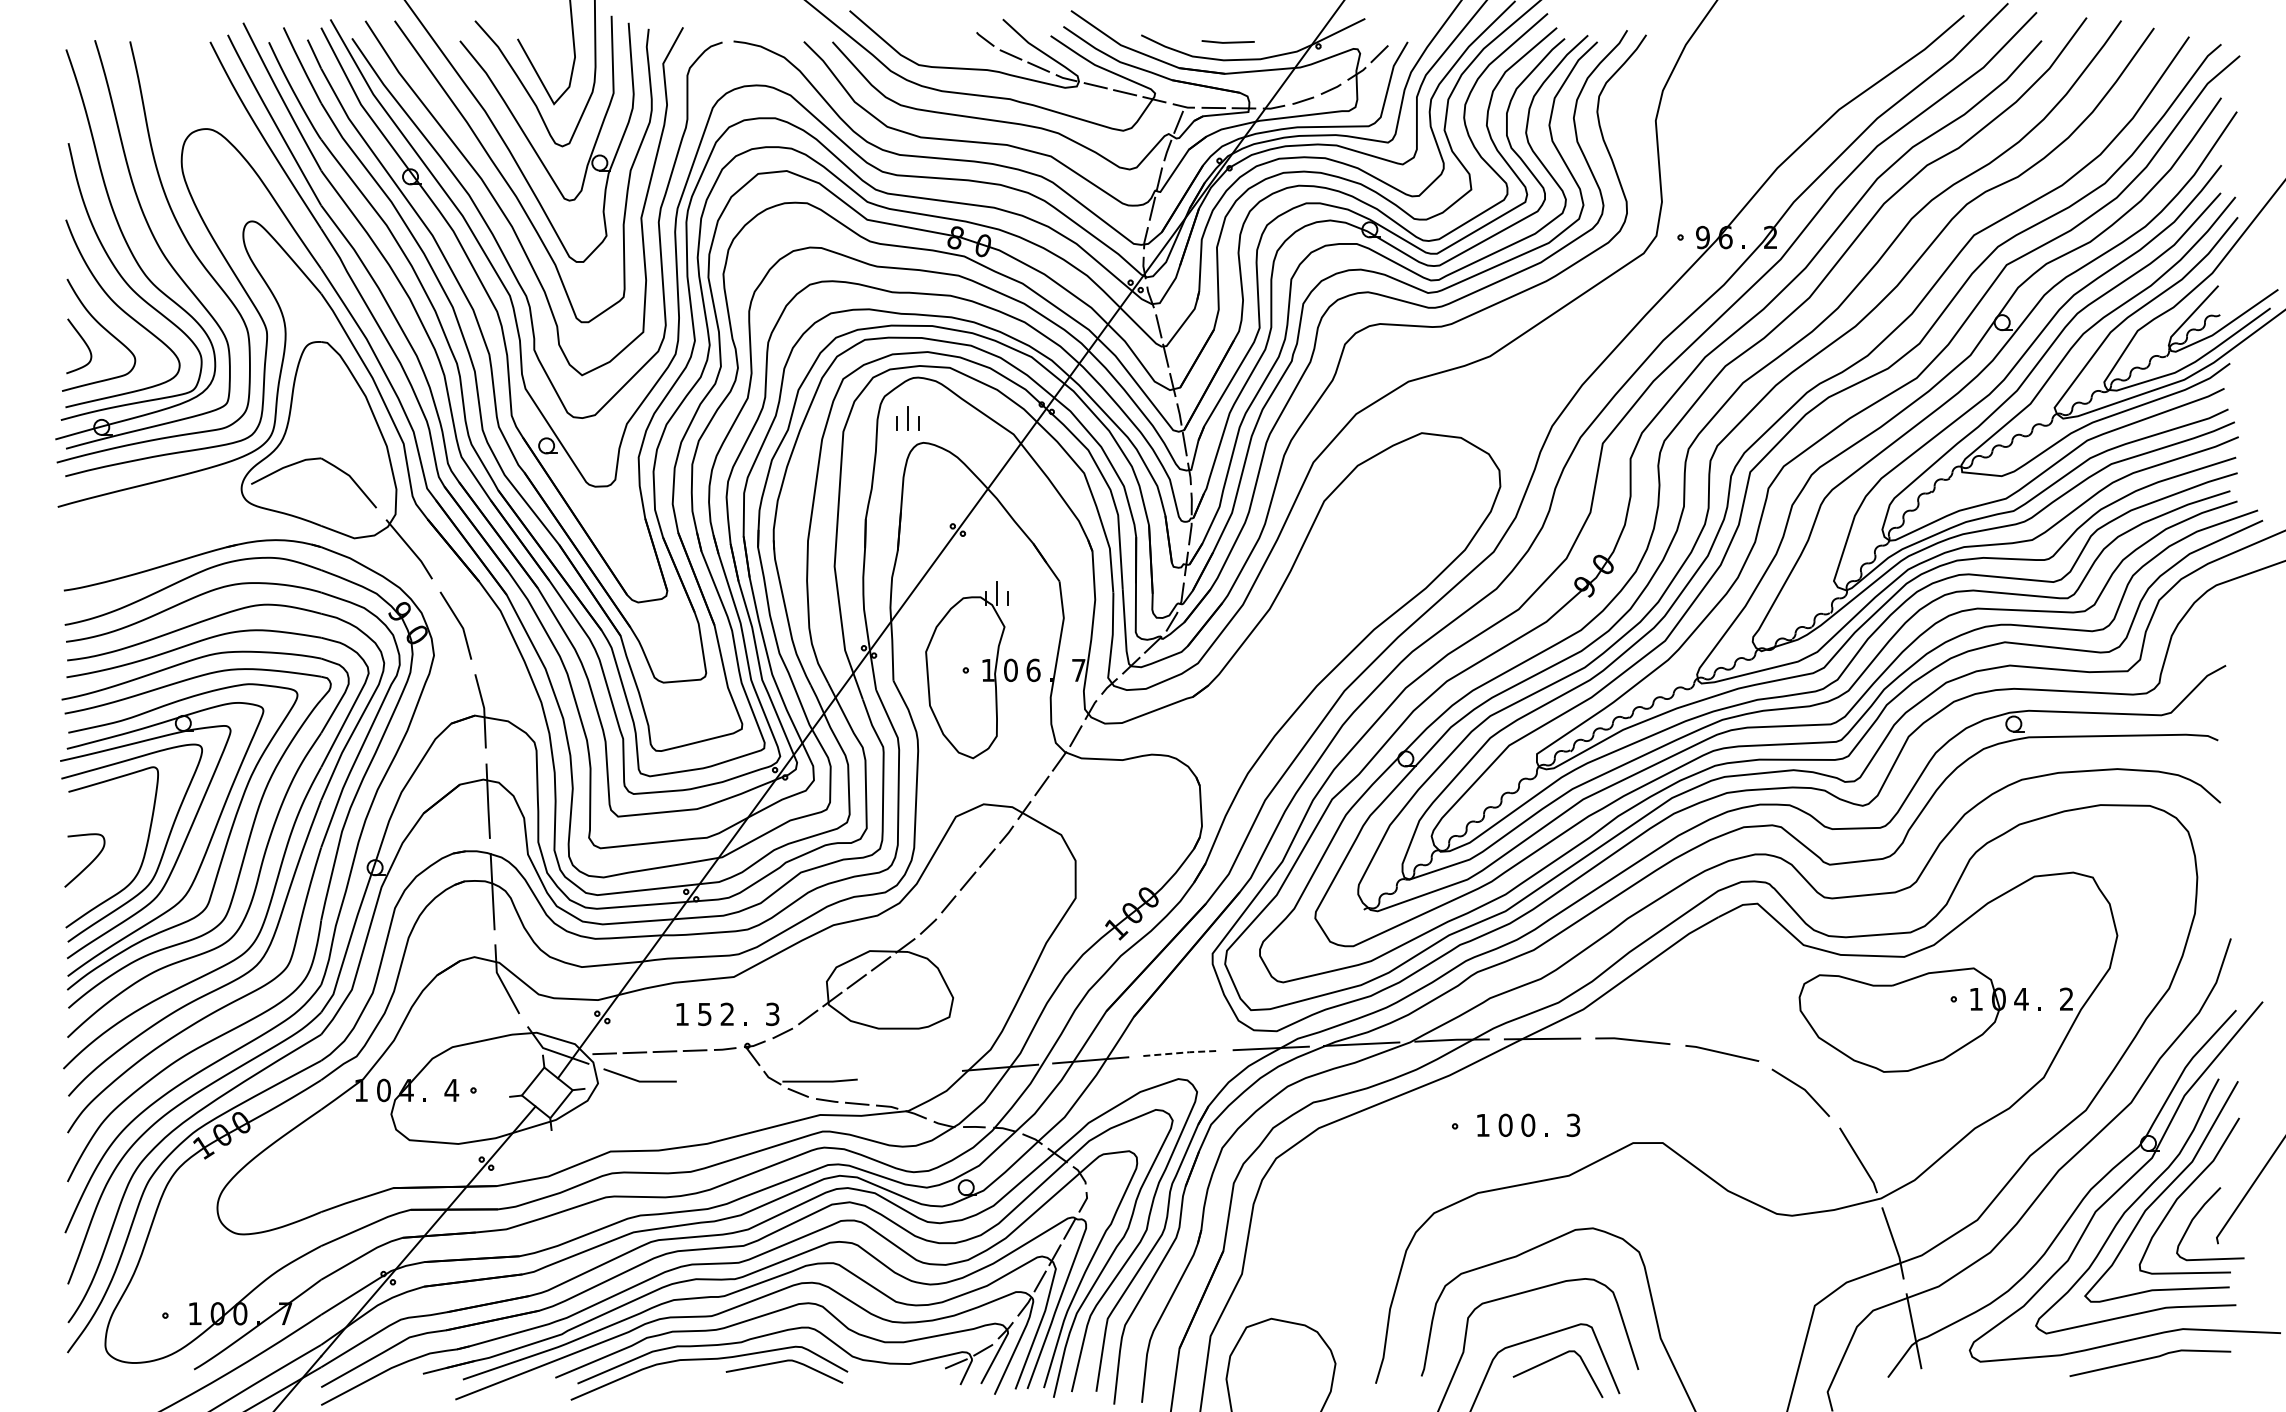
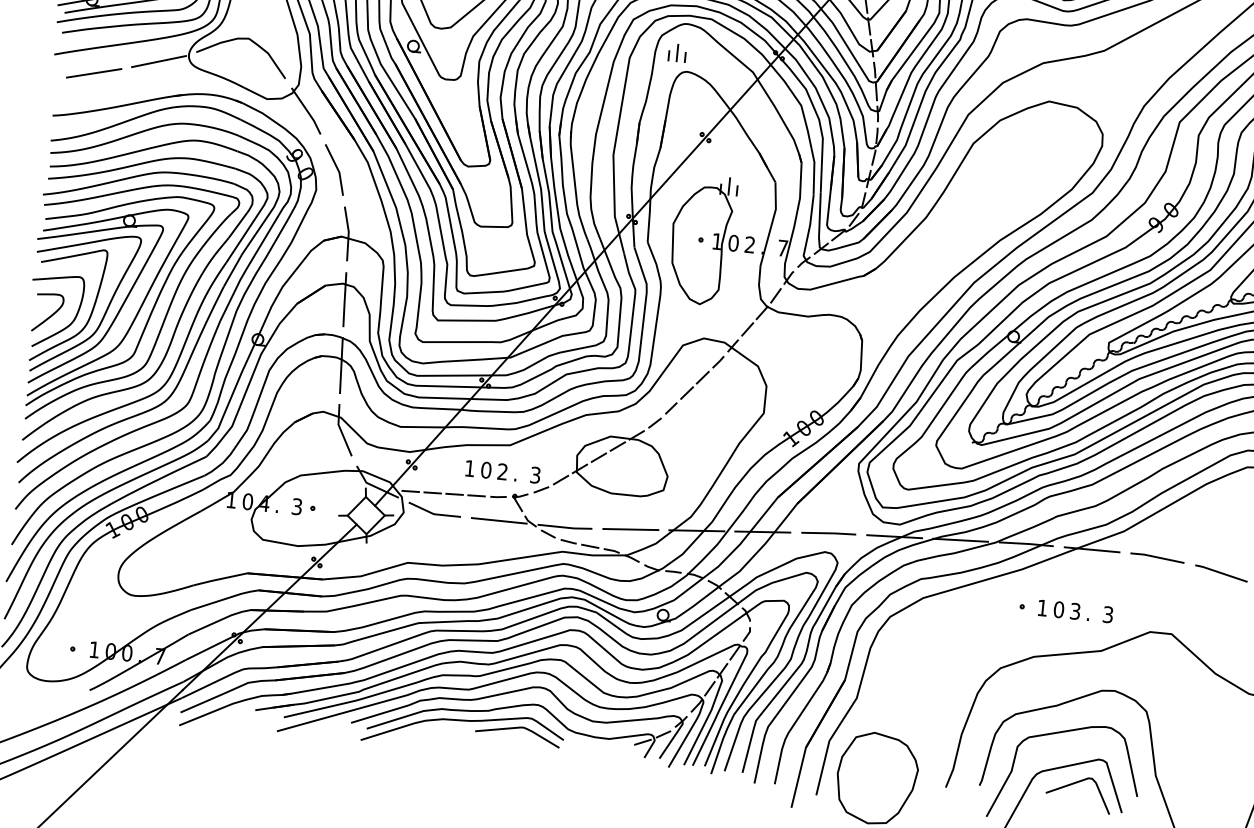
line: (201, 501) -> (158, 61), added
line: (114, 526) -> (94, 72), added
text: (1033, 670) -> (750, 245), 6 -> 2
curve: (113, 875) -> (67, 325), added
text: (704, 1014) -> (486, 470), 5 -> 0
line: (1181, 1052) -> (829, 533), dashed -> solid
line: (909, 1075) -> (630, 529), added
line: (729, 1081) -> (499, 520), added
text: (451, 1090) -> (296, 506), 4 -> 3
text: (1528, 1125) -> (1075, 611), 0 -> 3

